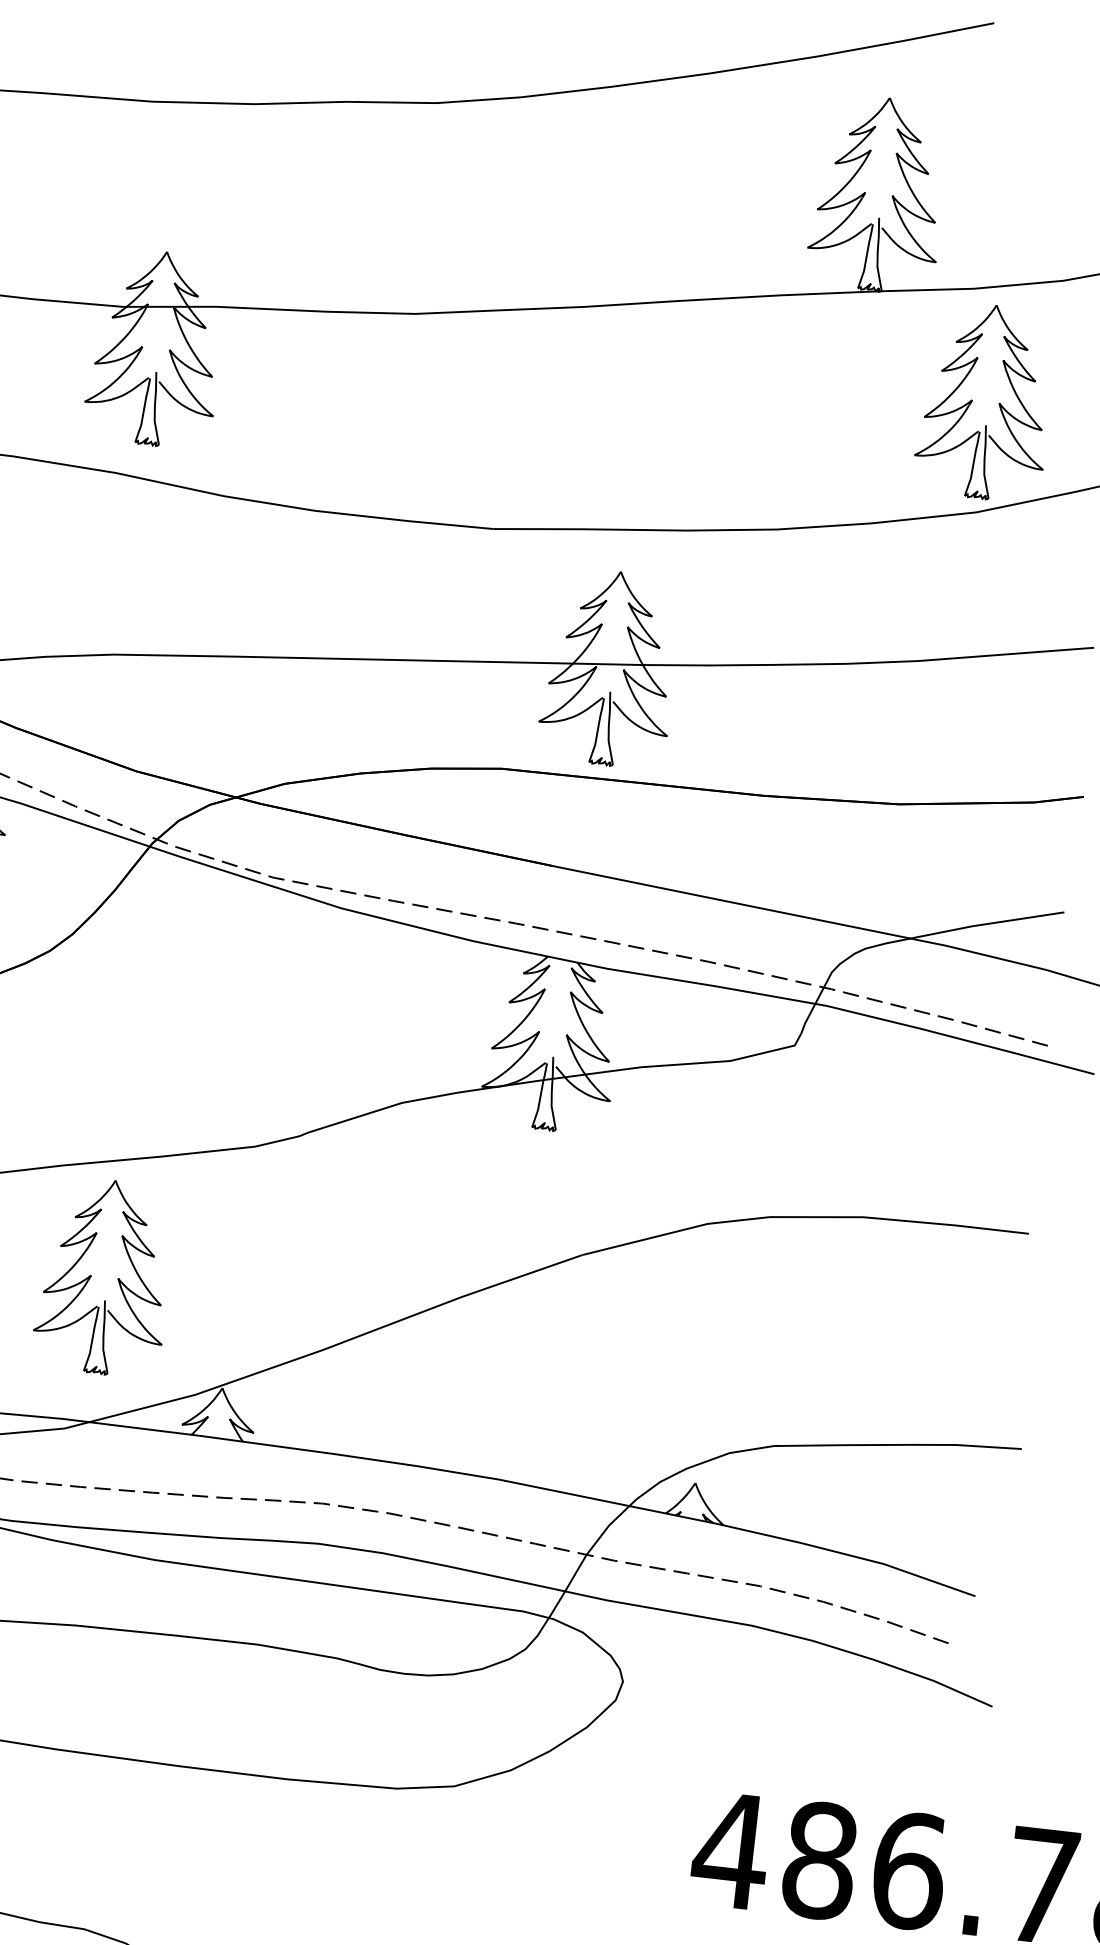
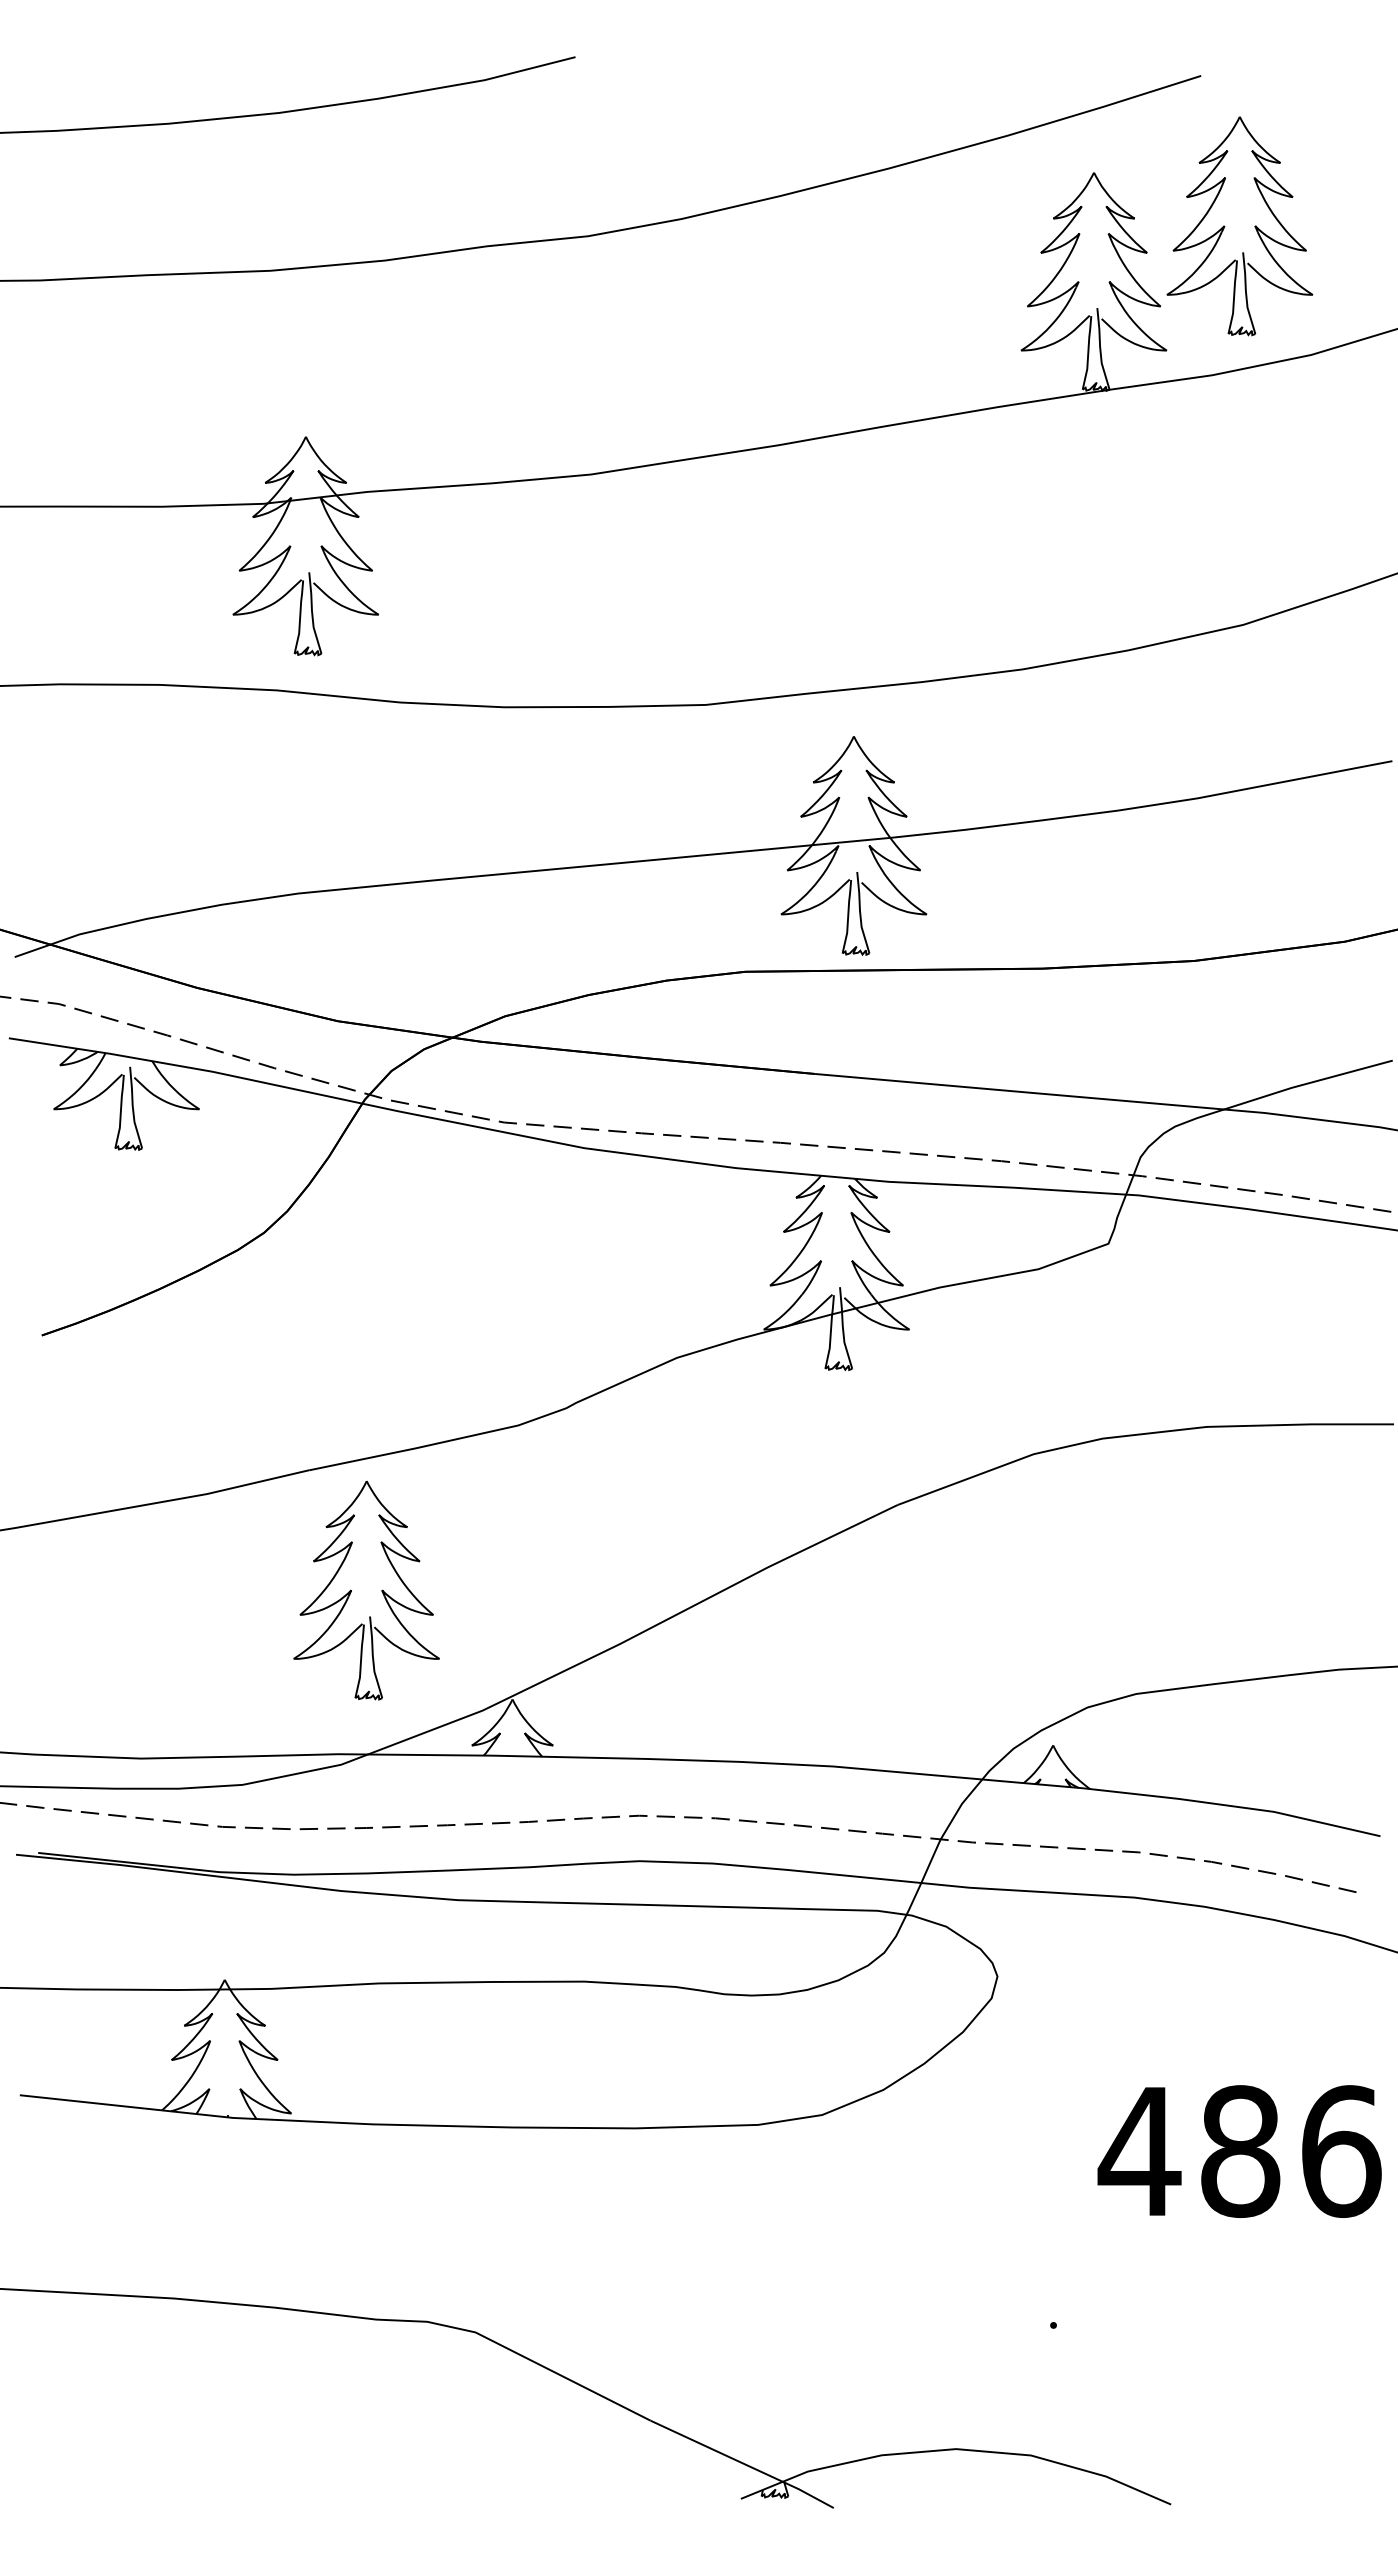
part: (972, 400) -> (1225, 226), moved

